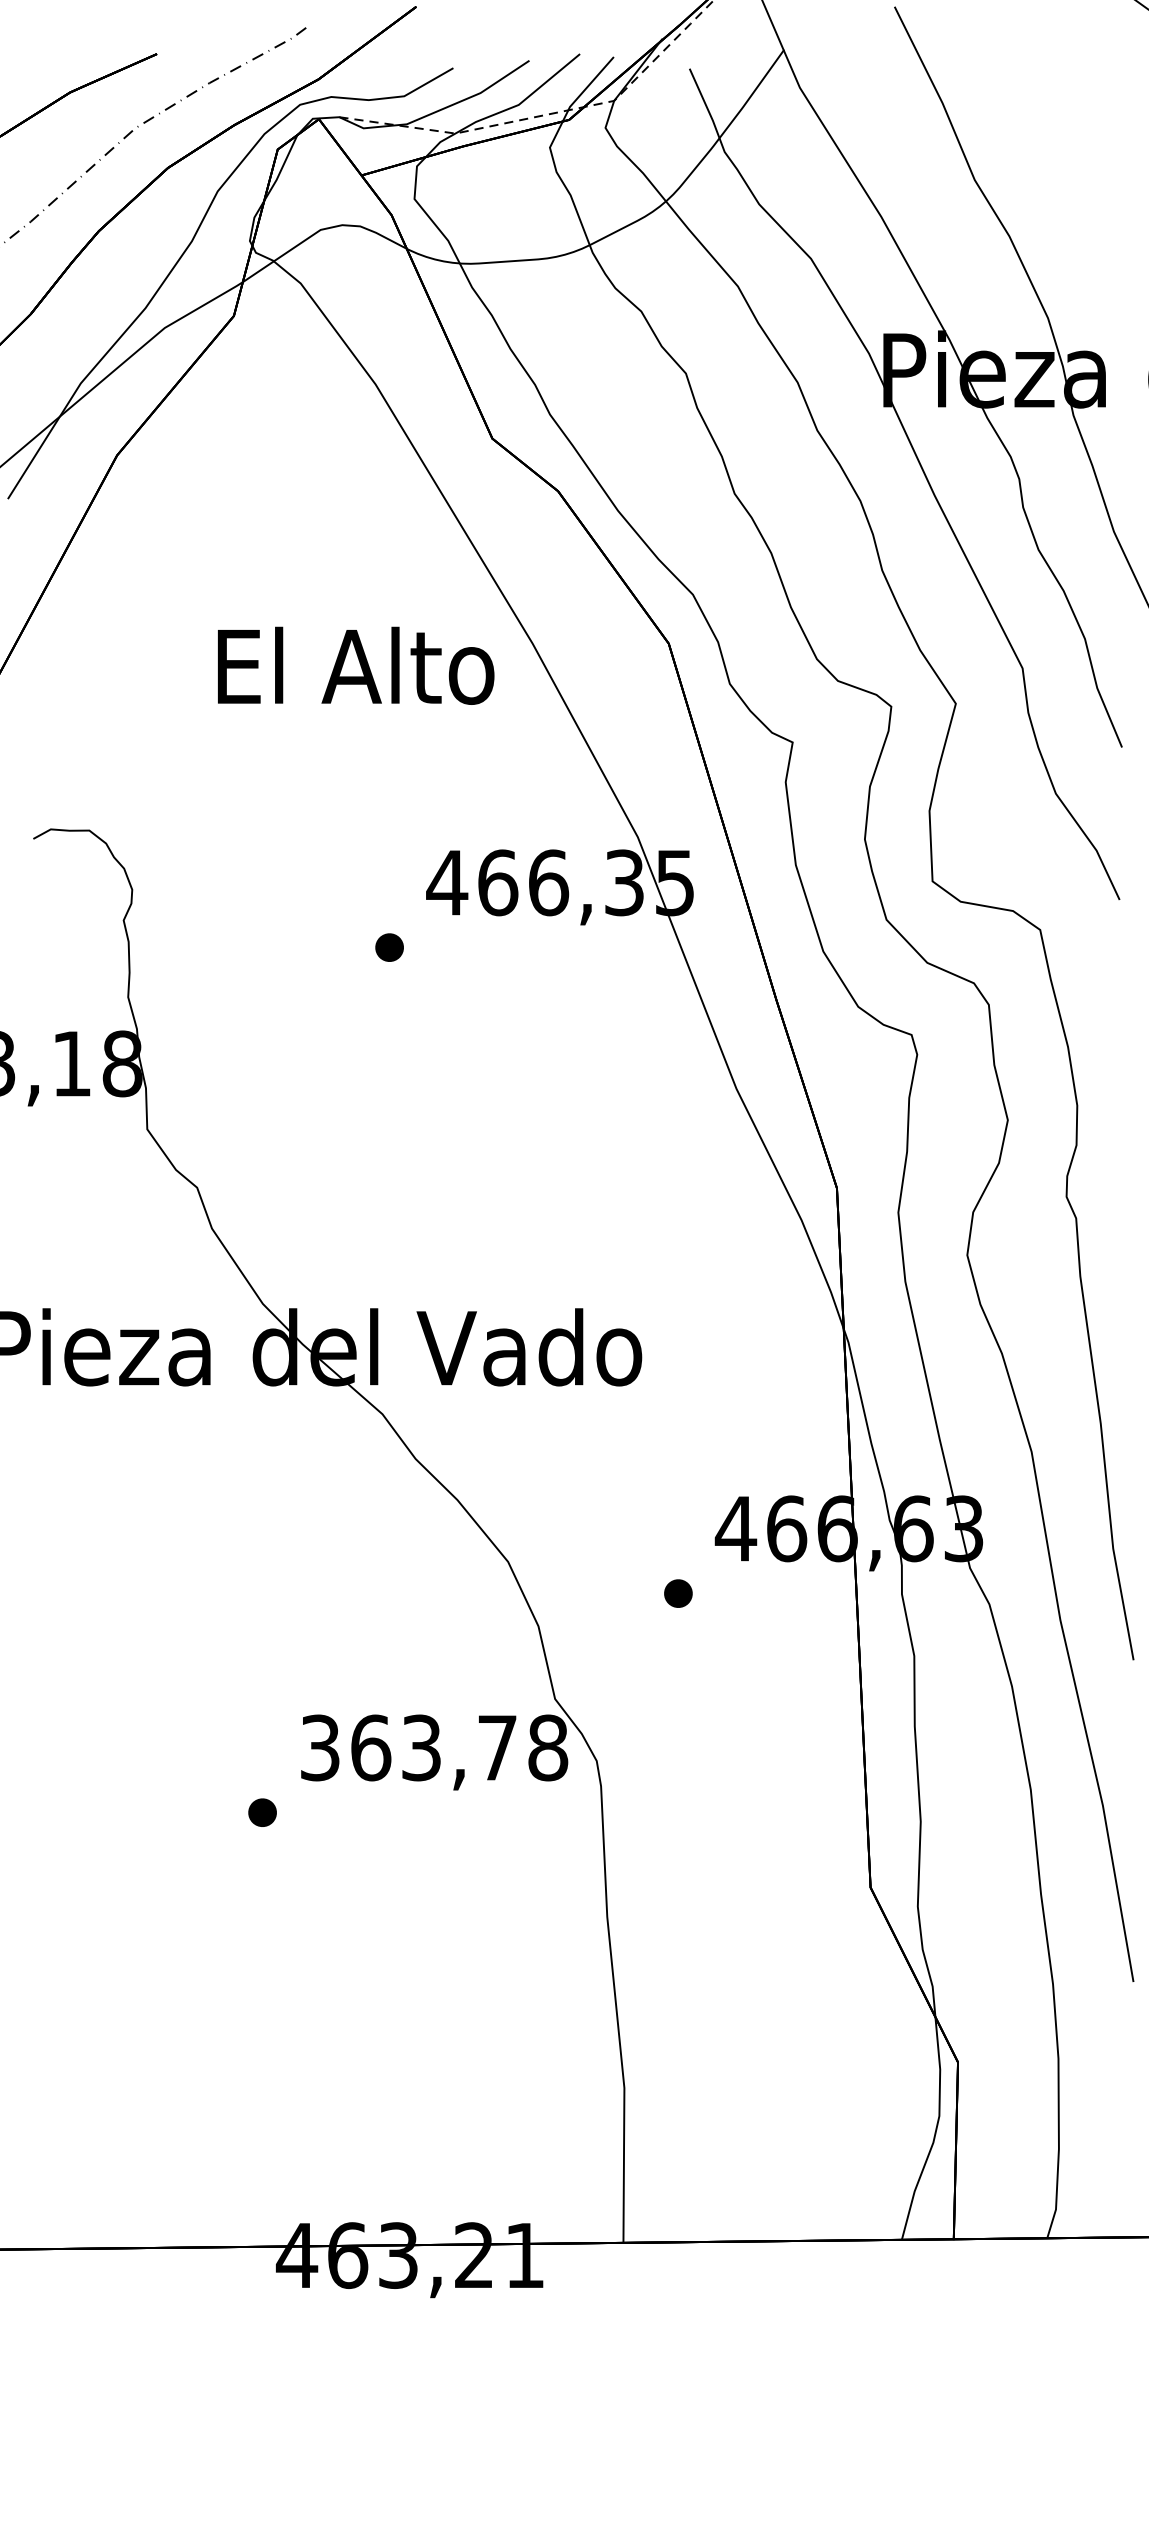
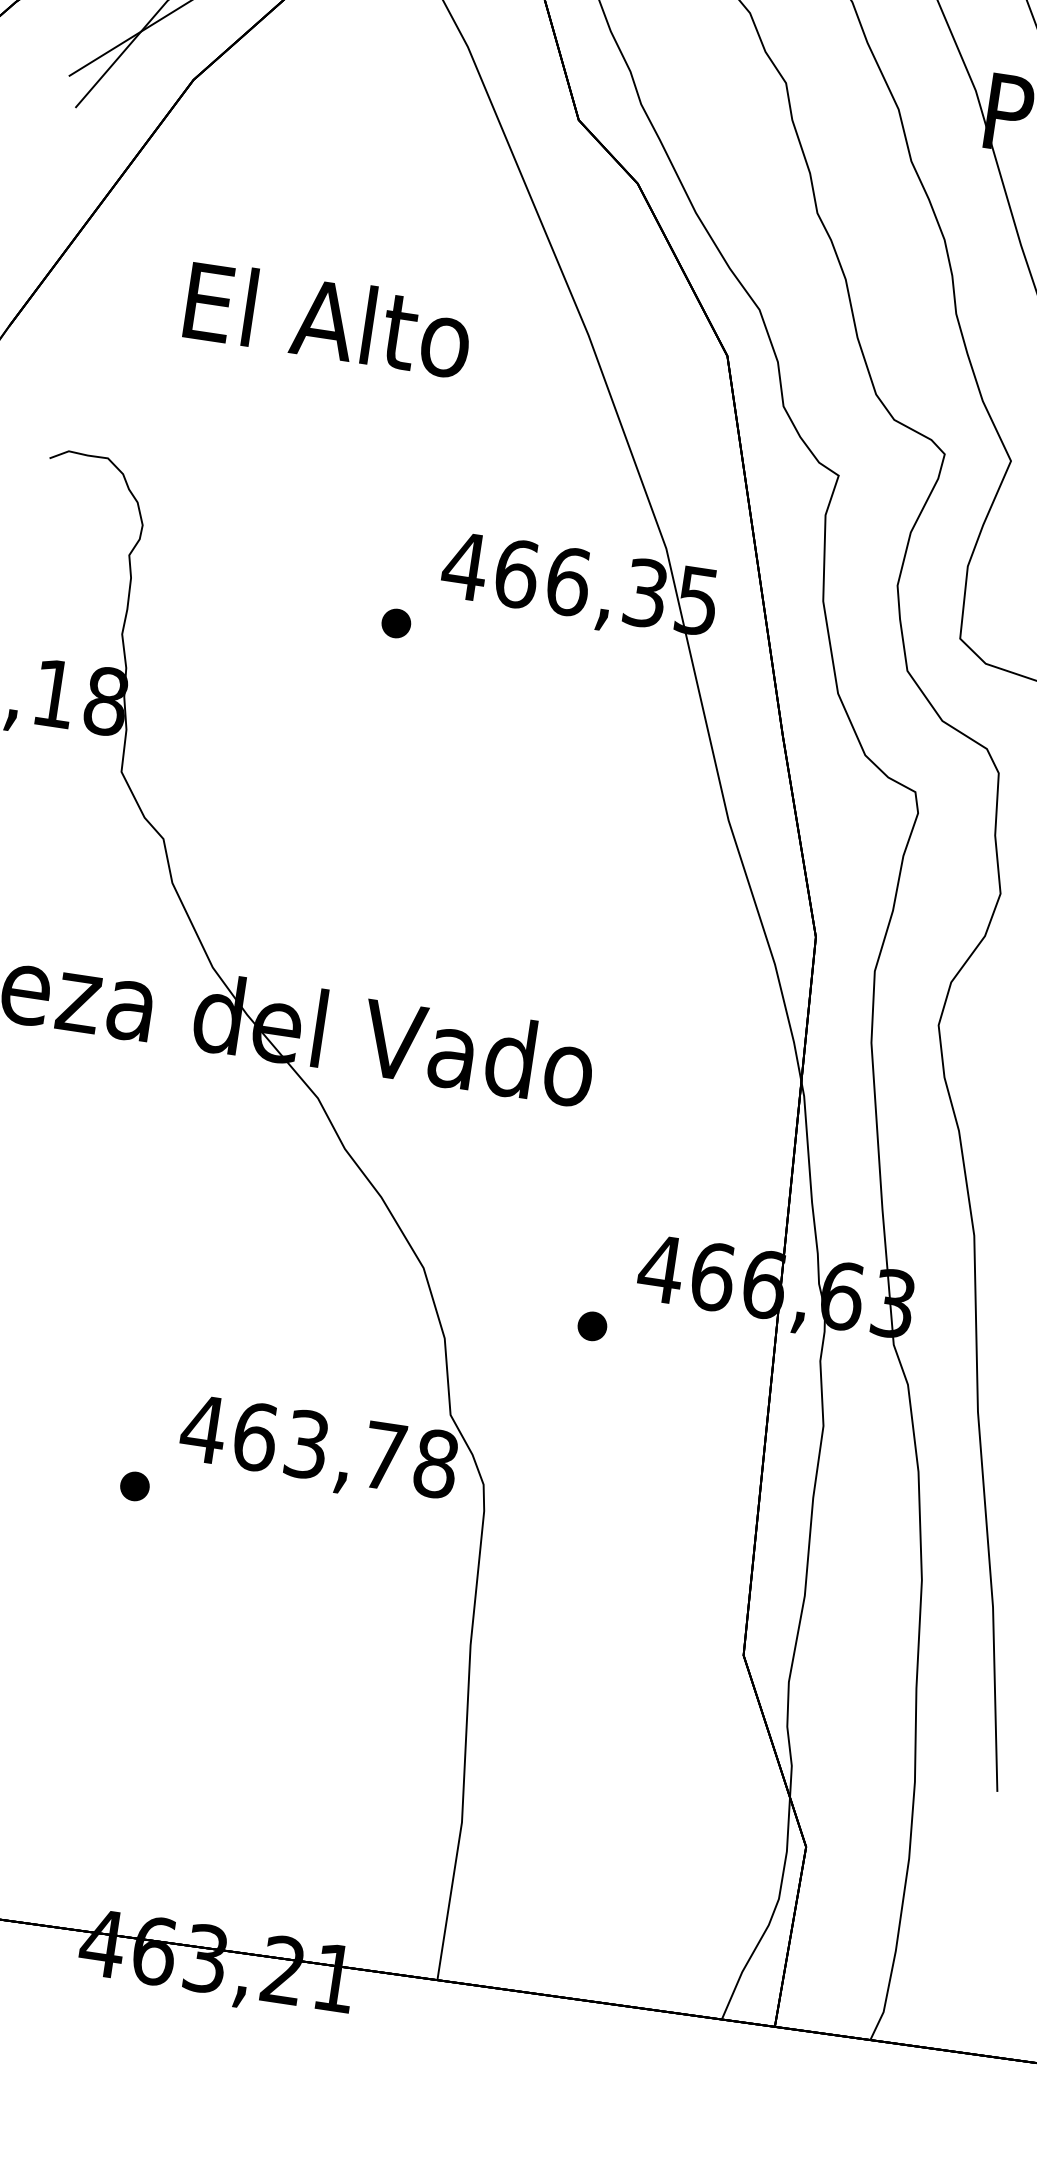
text: (356, 665) -> (329, 319), moved
text: (320, 1747) -> (203, 1428), 363,78 -> 463,78

